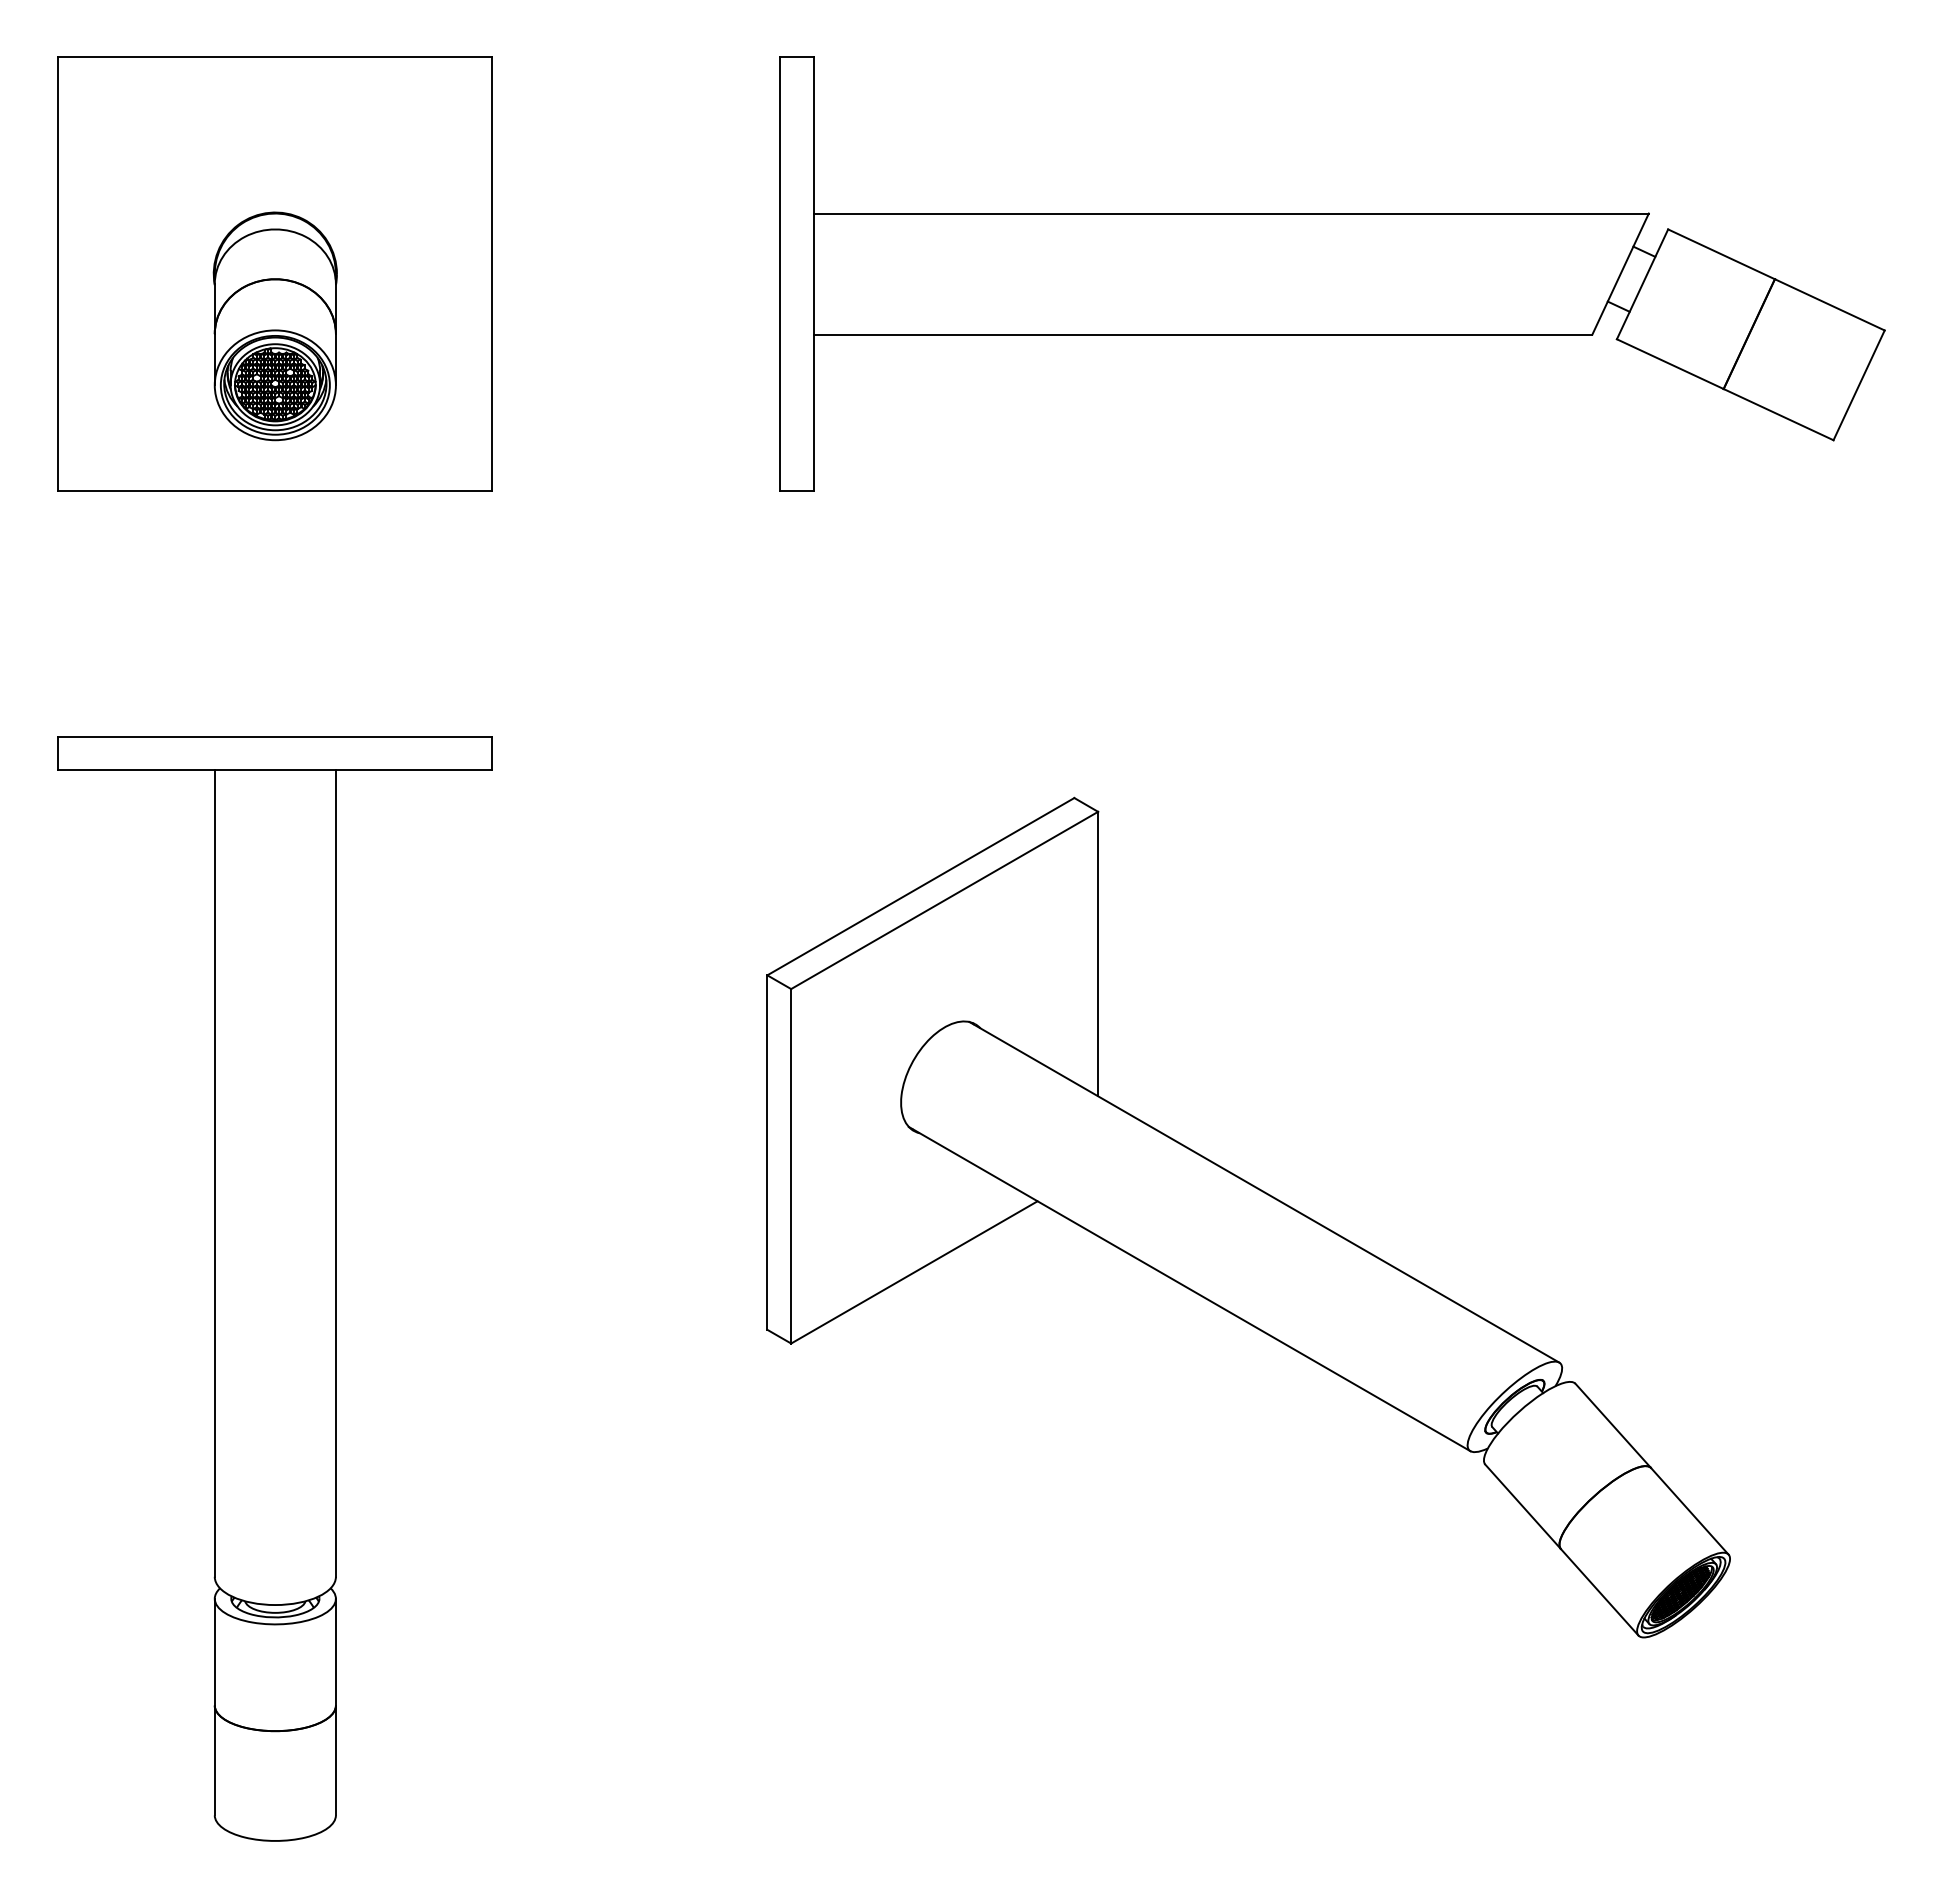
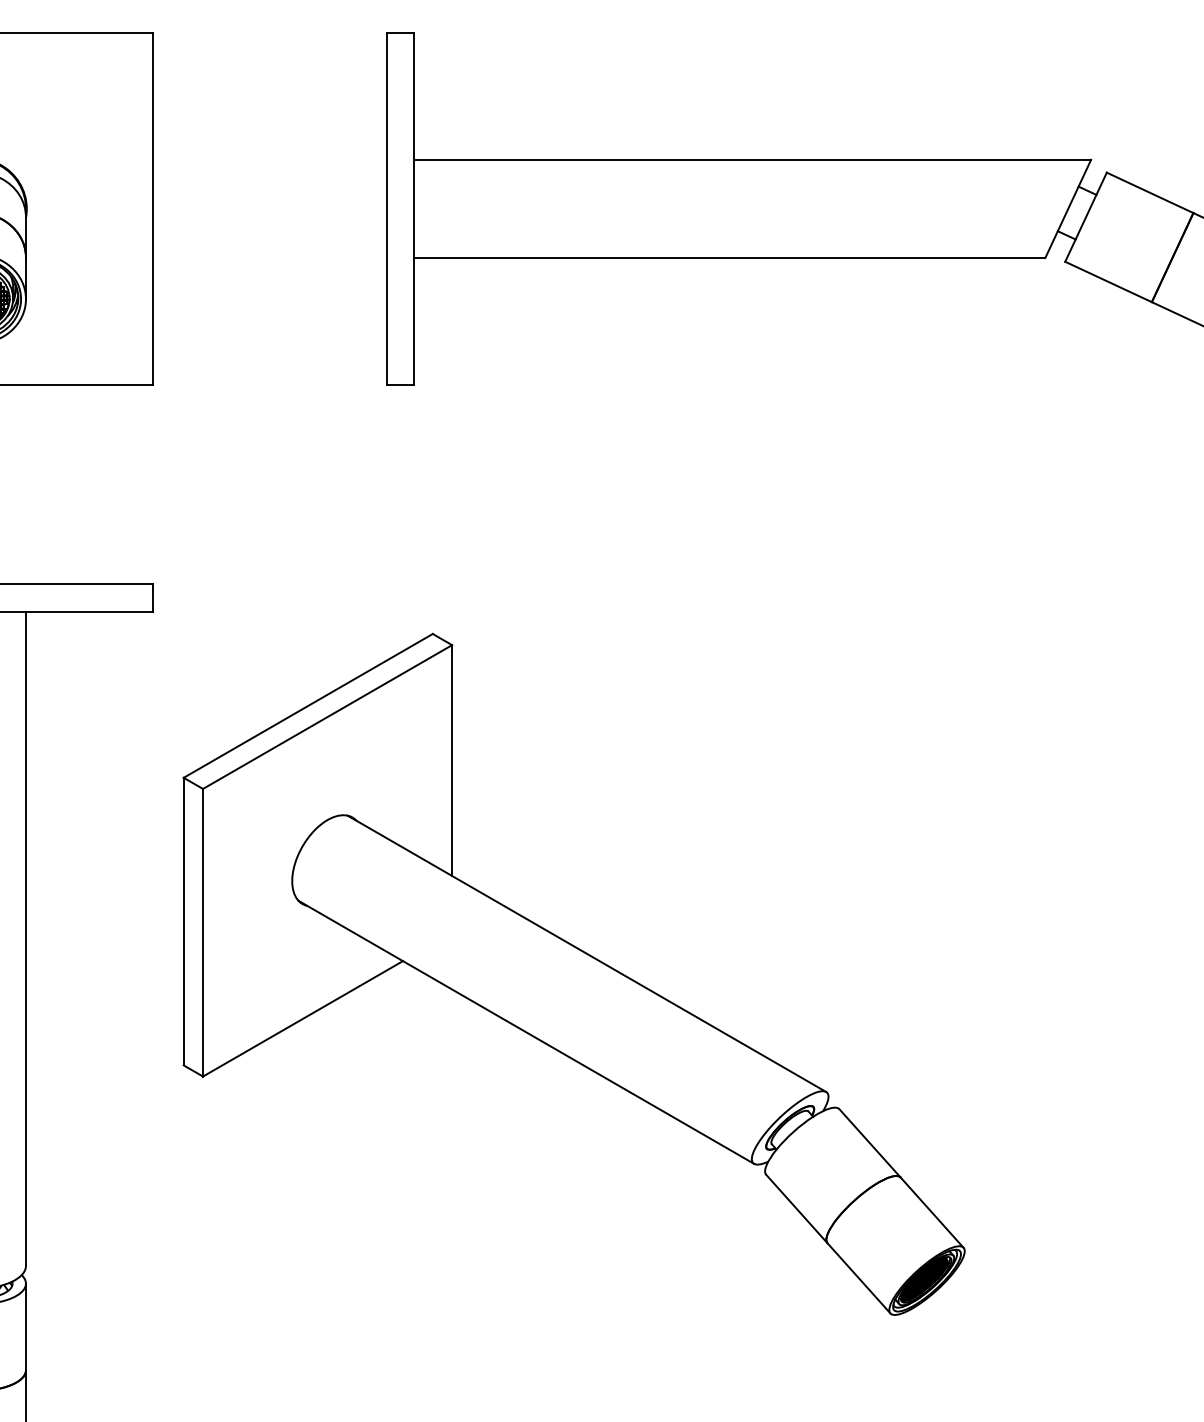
part: (1248, 1217) -> (574, 974), moved

